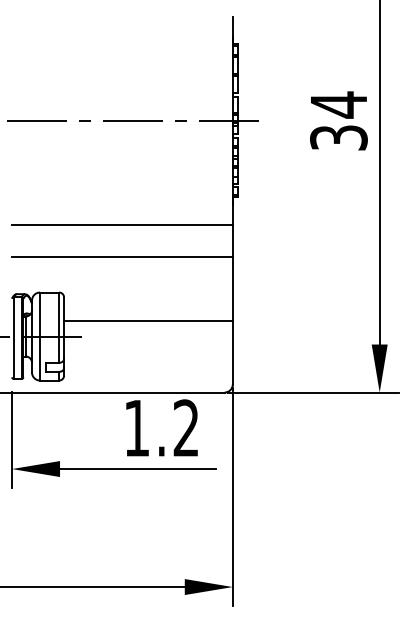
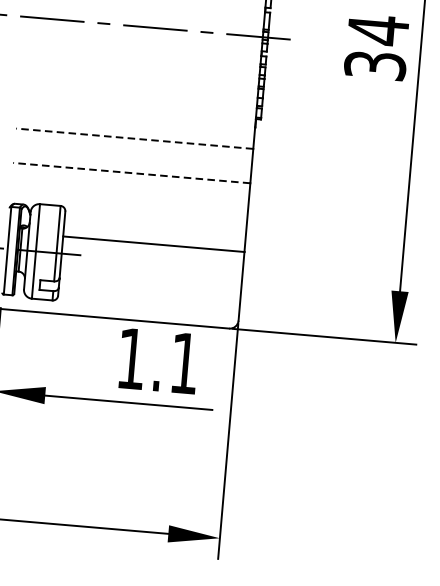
line: (121, 224) -> (133, 138), solid -> dashed
line: (121, 256) -> (130, 172), solid -> dashed
text: (185, 427) -> (183, 362), 1.2 -> 1.1

